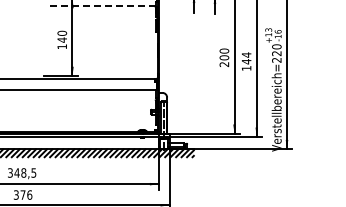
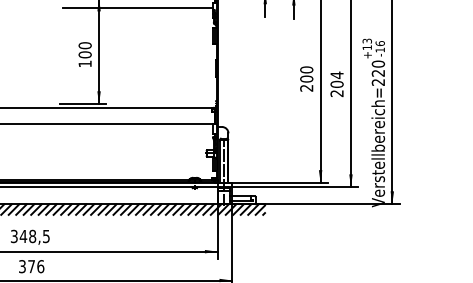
line: (100, 5) -> (137, 7), dashed -> solid
text: (62, 39) -> (85, 54), 140 -> 100
text: (246, 64) -> (336, 88), 144 -> 204

